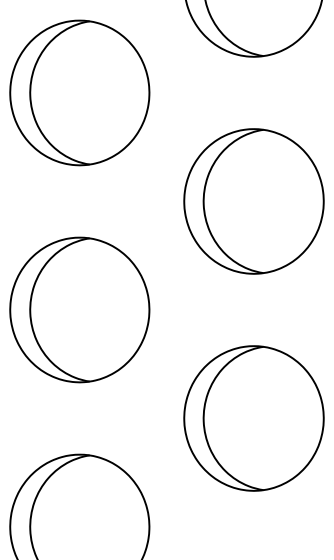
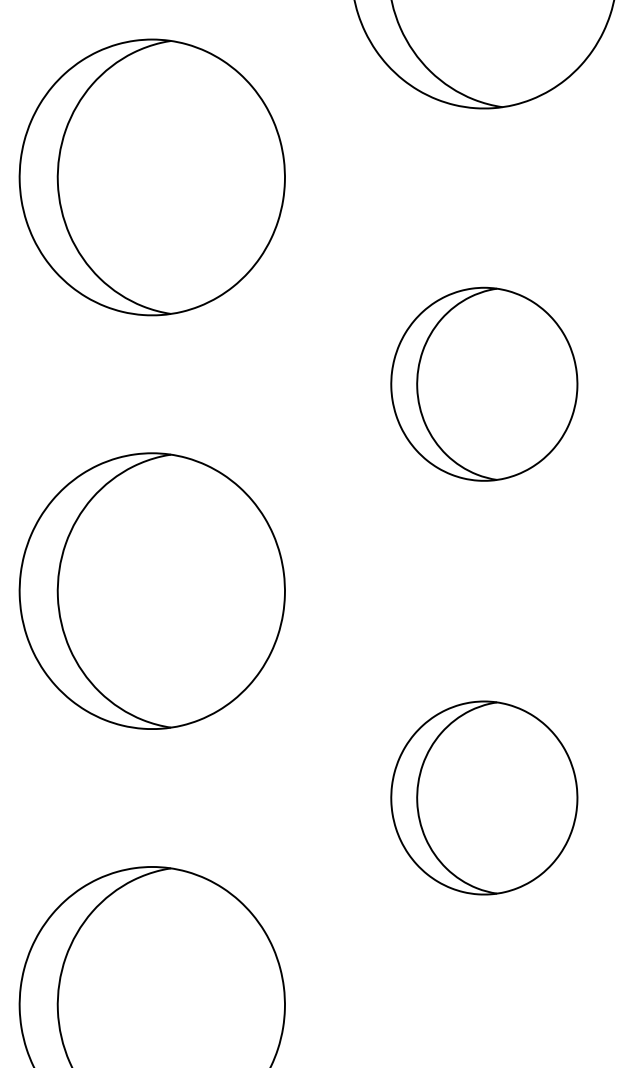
part: (253, 201) -> (483, 384), size x0.7
part: (253, 418) -> (483, 798), size x0.7

